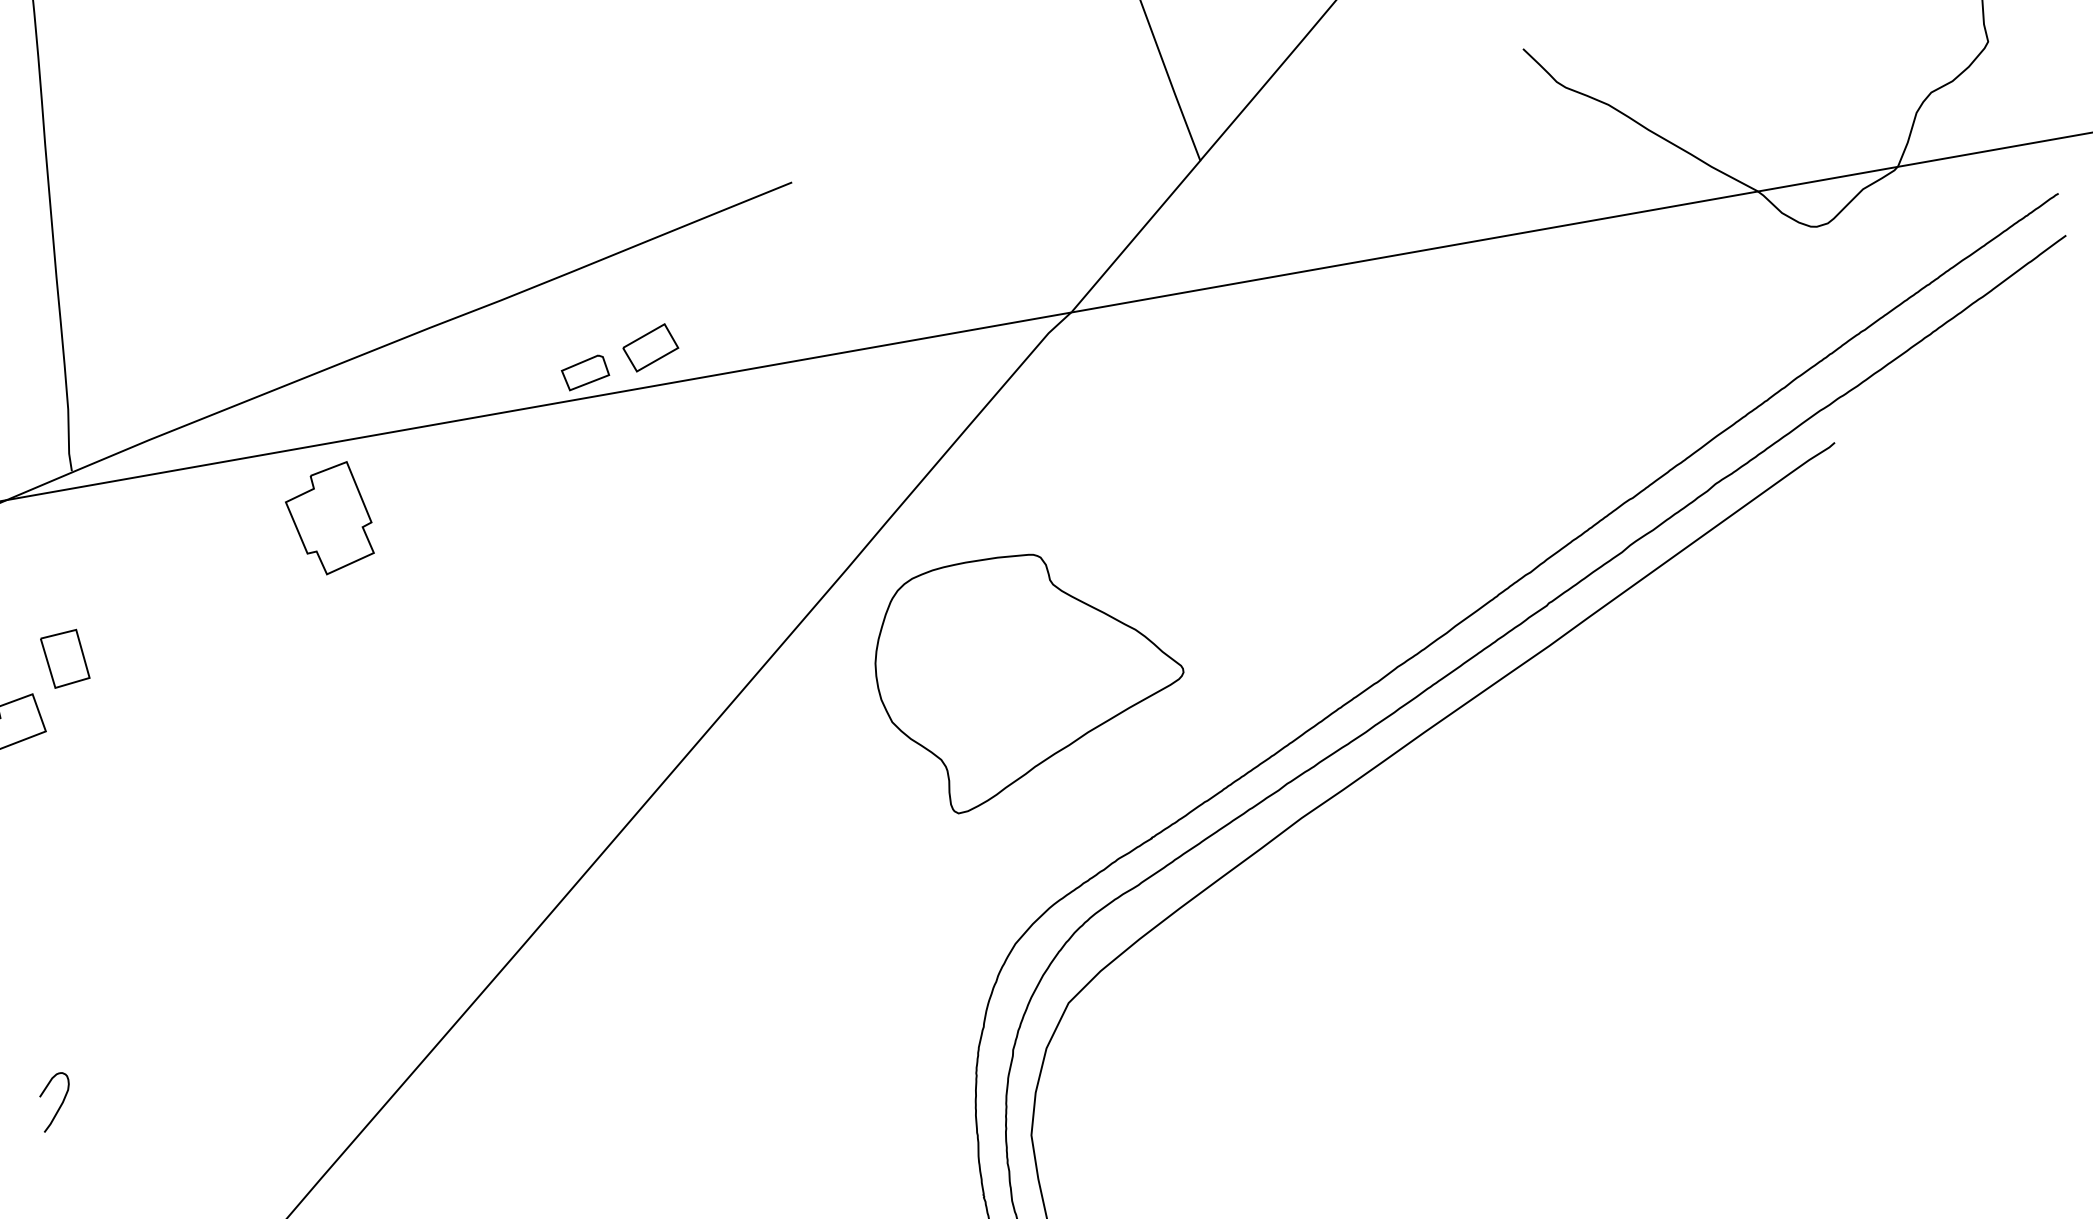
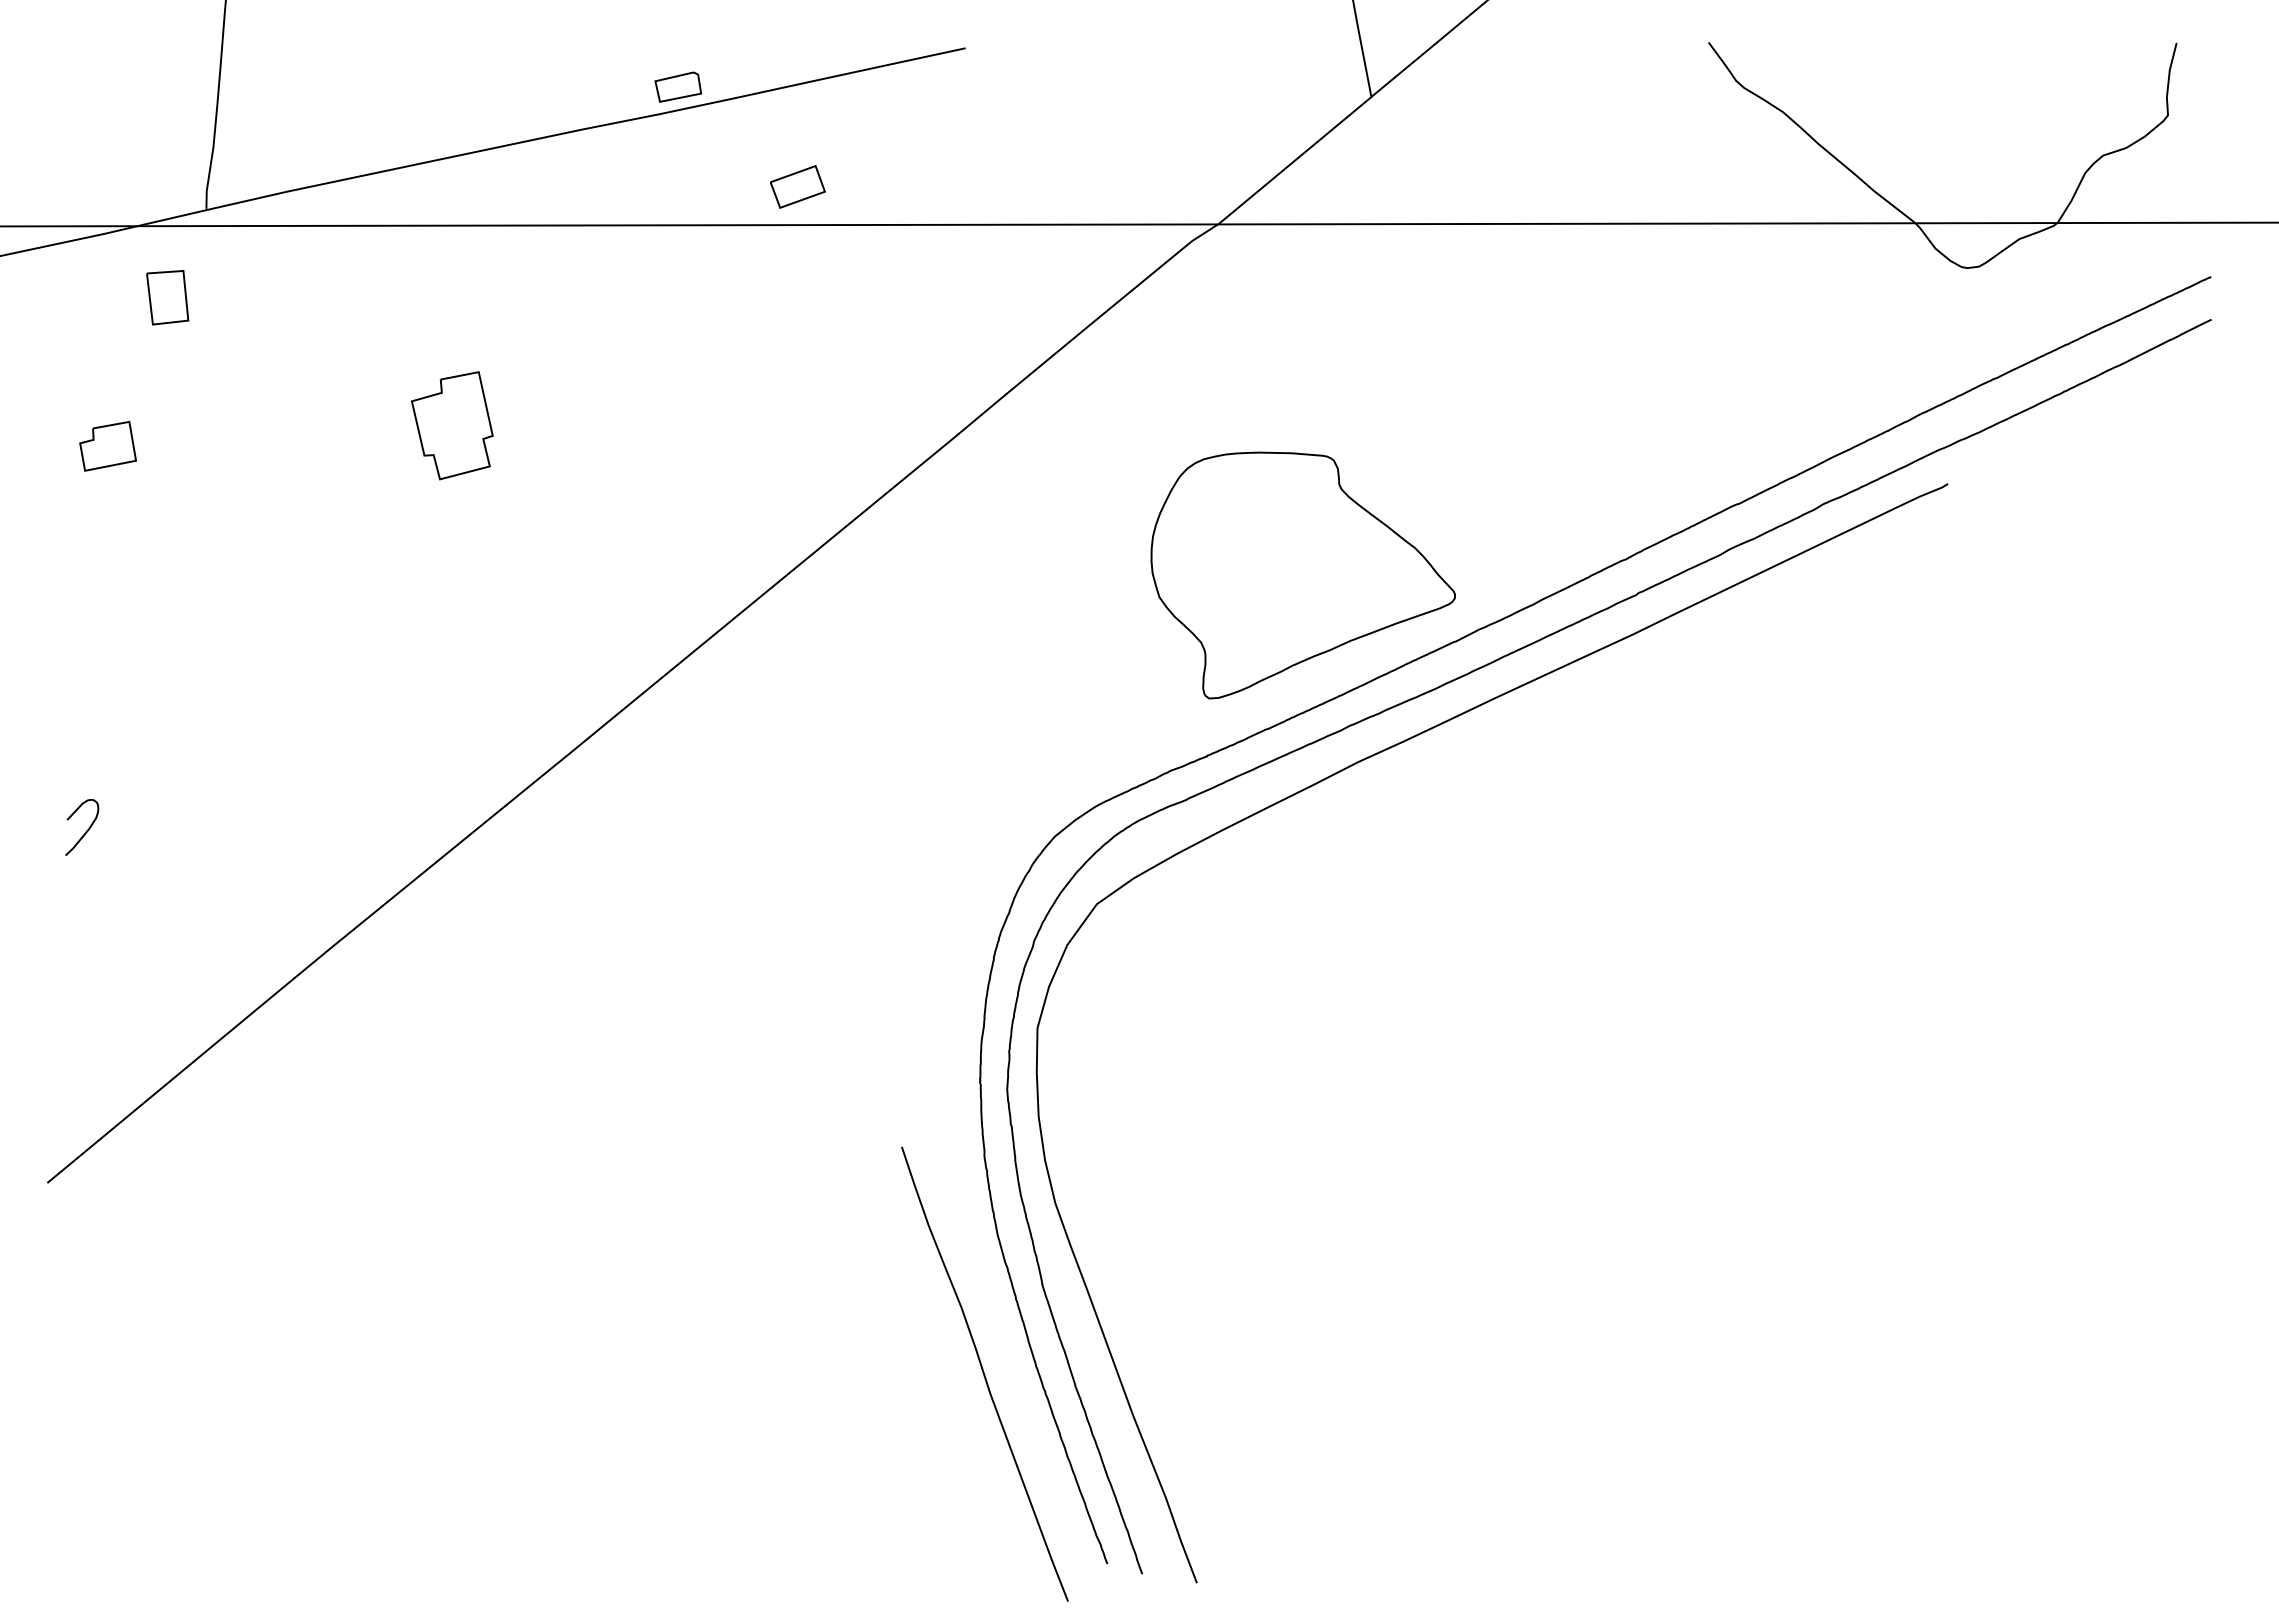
part: (585, 372) -> (678, 86), moved
part: (330, 519) -> (452, 425), moved
part: (65, 658) -> (167, 297), moved
part: (1029, 676) -> (1302, 575), moved

